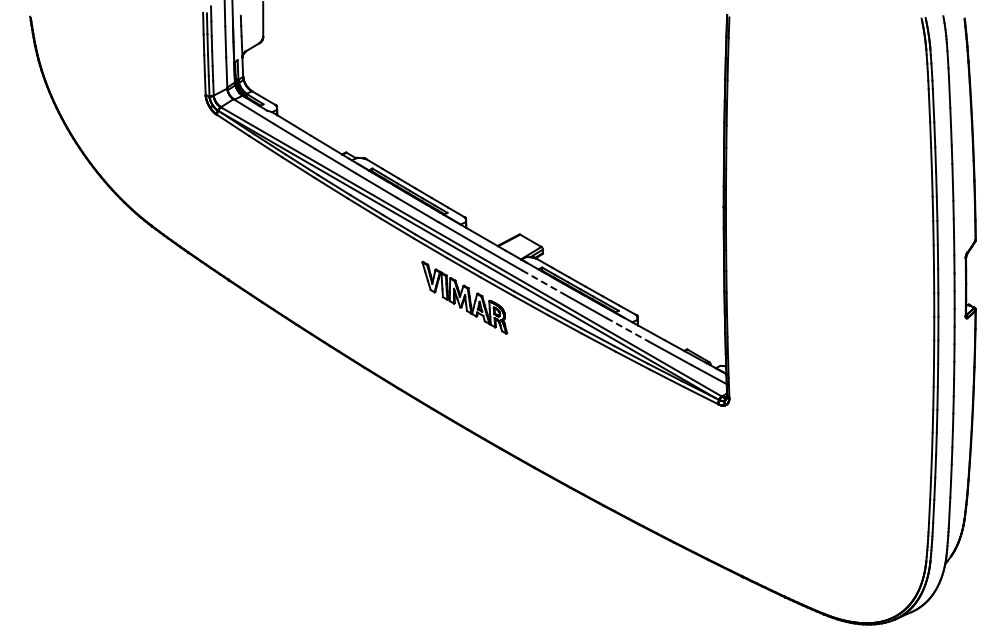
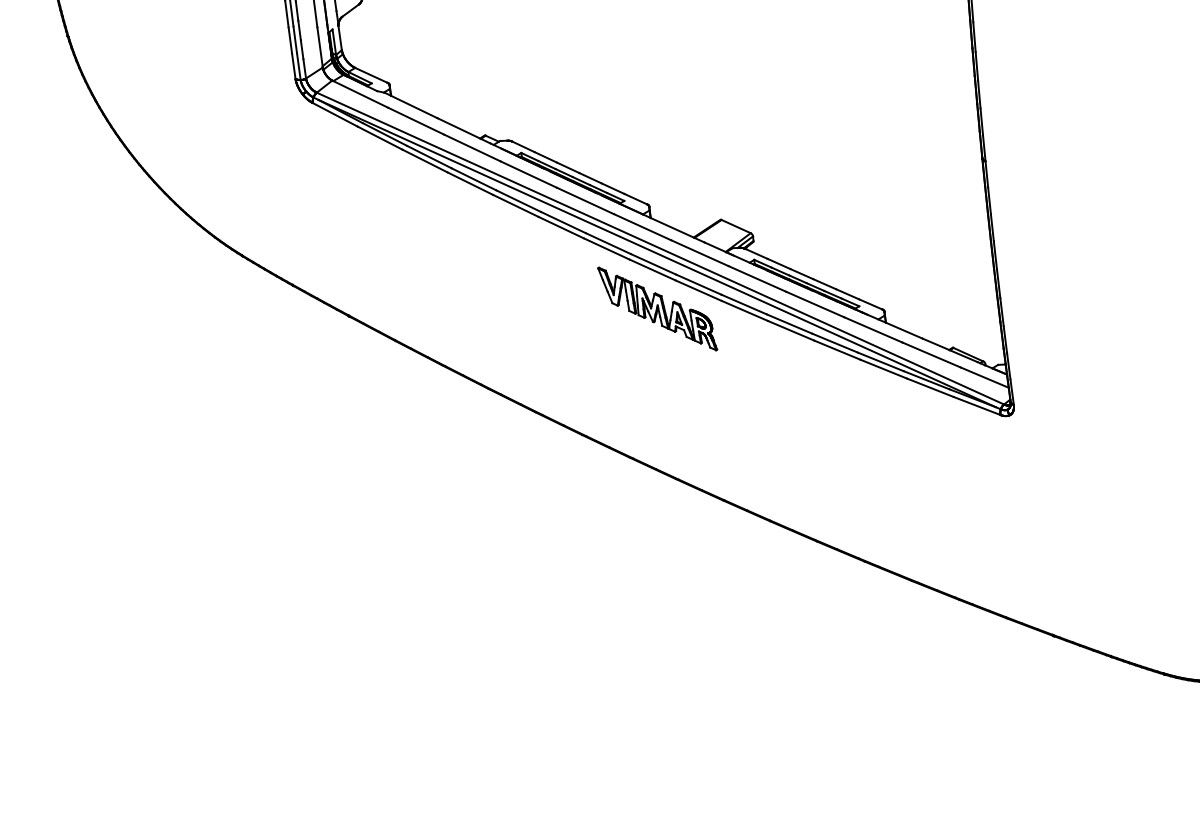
line: (543, 282) -> (757, 279), dashed -> solid
line: (628, 330) -> (874, 330), dashed -> solid

